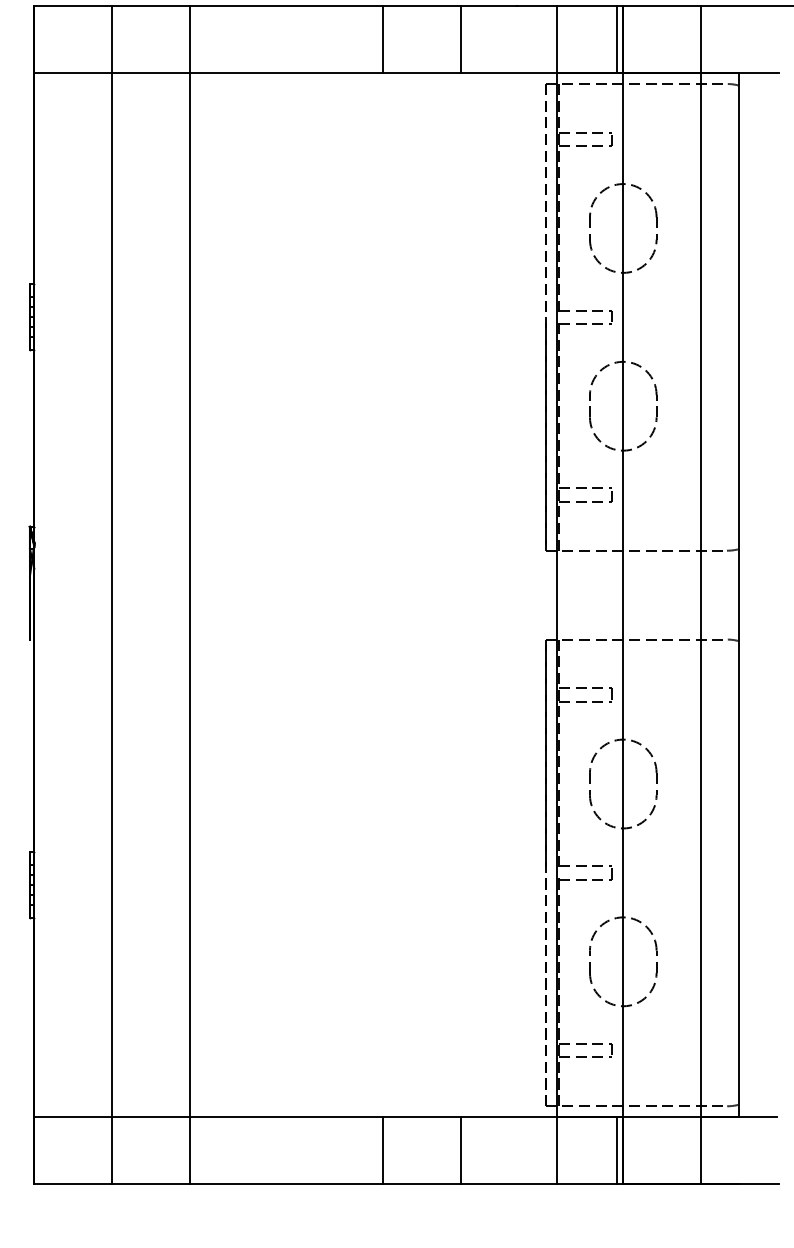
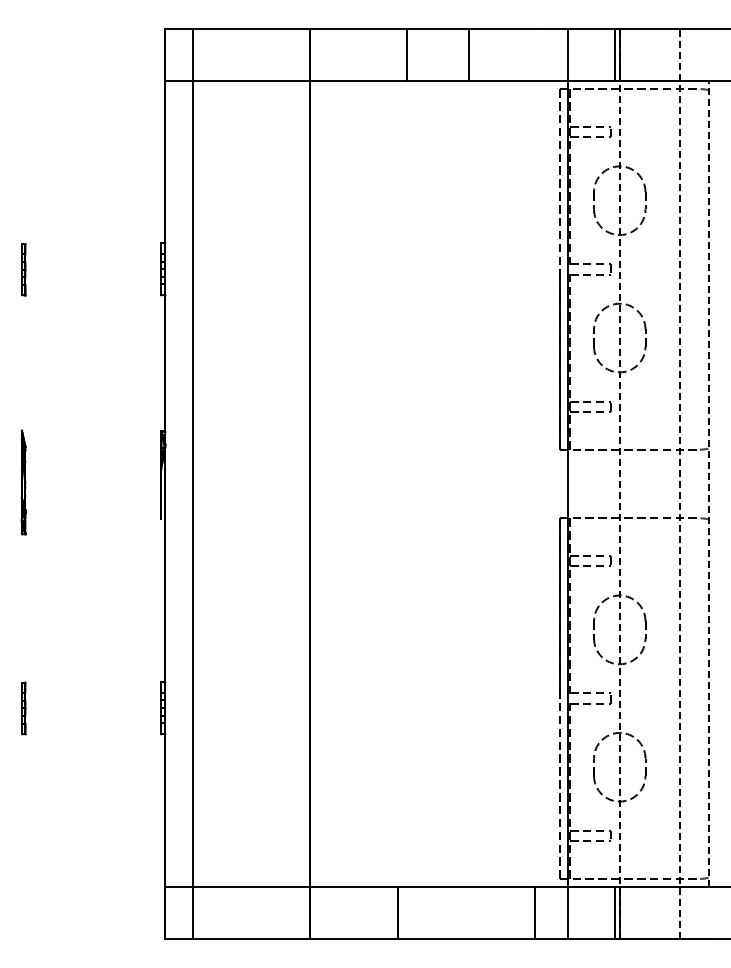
line: (383, 39) -> (407, 54), moved
line: (461, 39) -> (469, 54), moved
line: (111, 594) -> (192, 483), moved
line: (189, 594) -> (309, 483), moved
line: (739, 594) -> (709, 483), solid -> dashed
line: (622, 595) -> (619, 484), solid -> dashed
line: (700, 595) -> (679, 484), solid -> dashed
line: (383, 1149) -> (398, 912), moved
line: (461, 1149) -> (535, 912), moved

